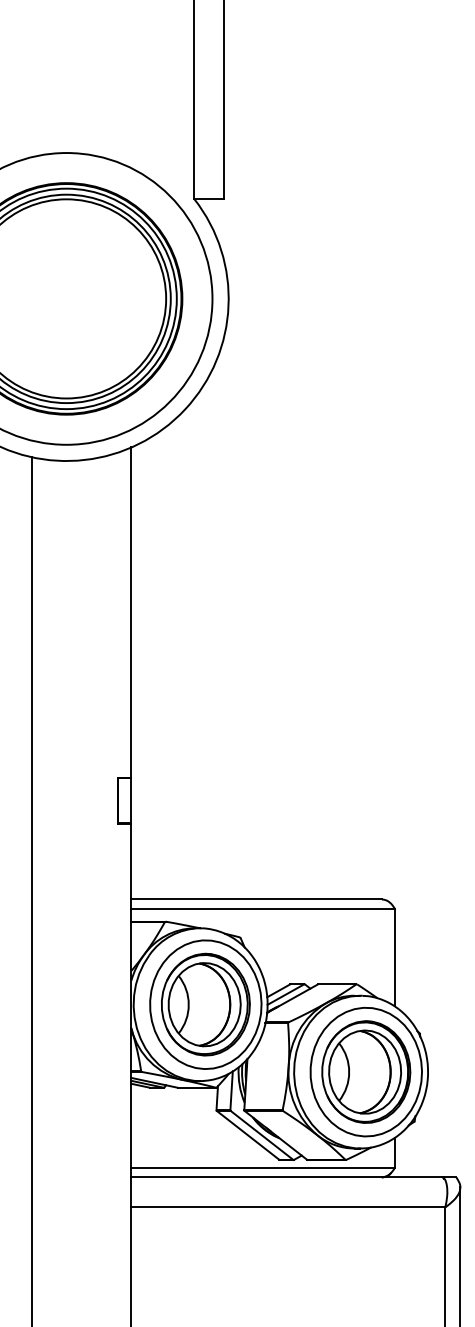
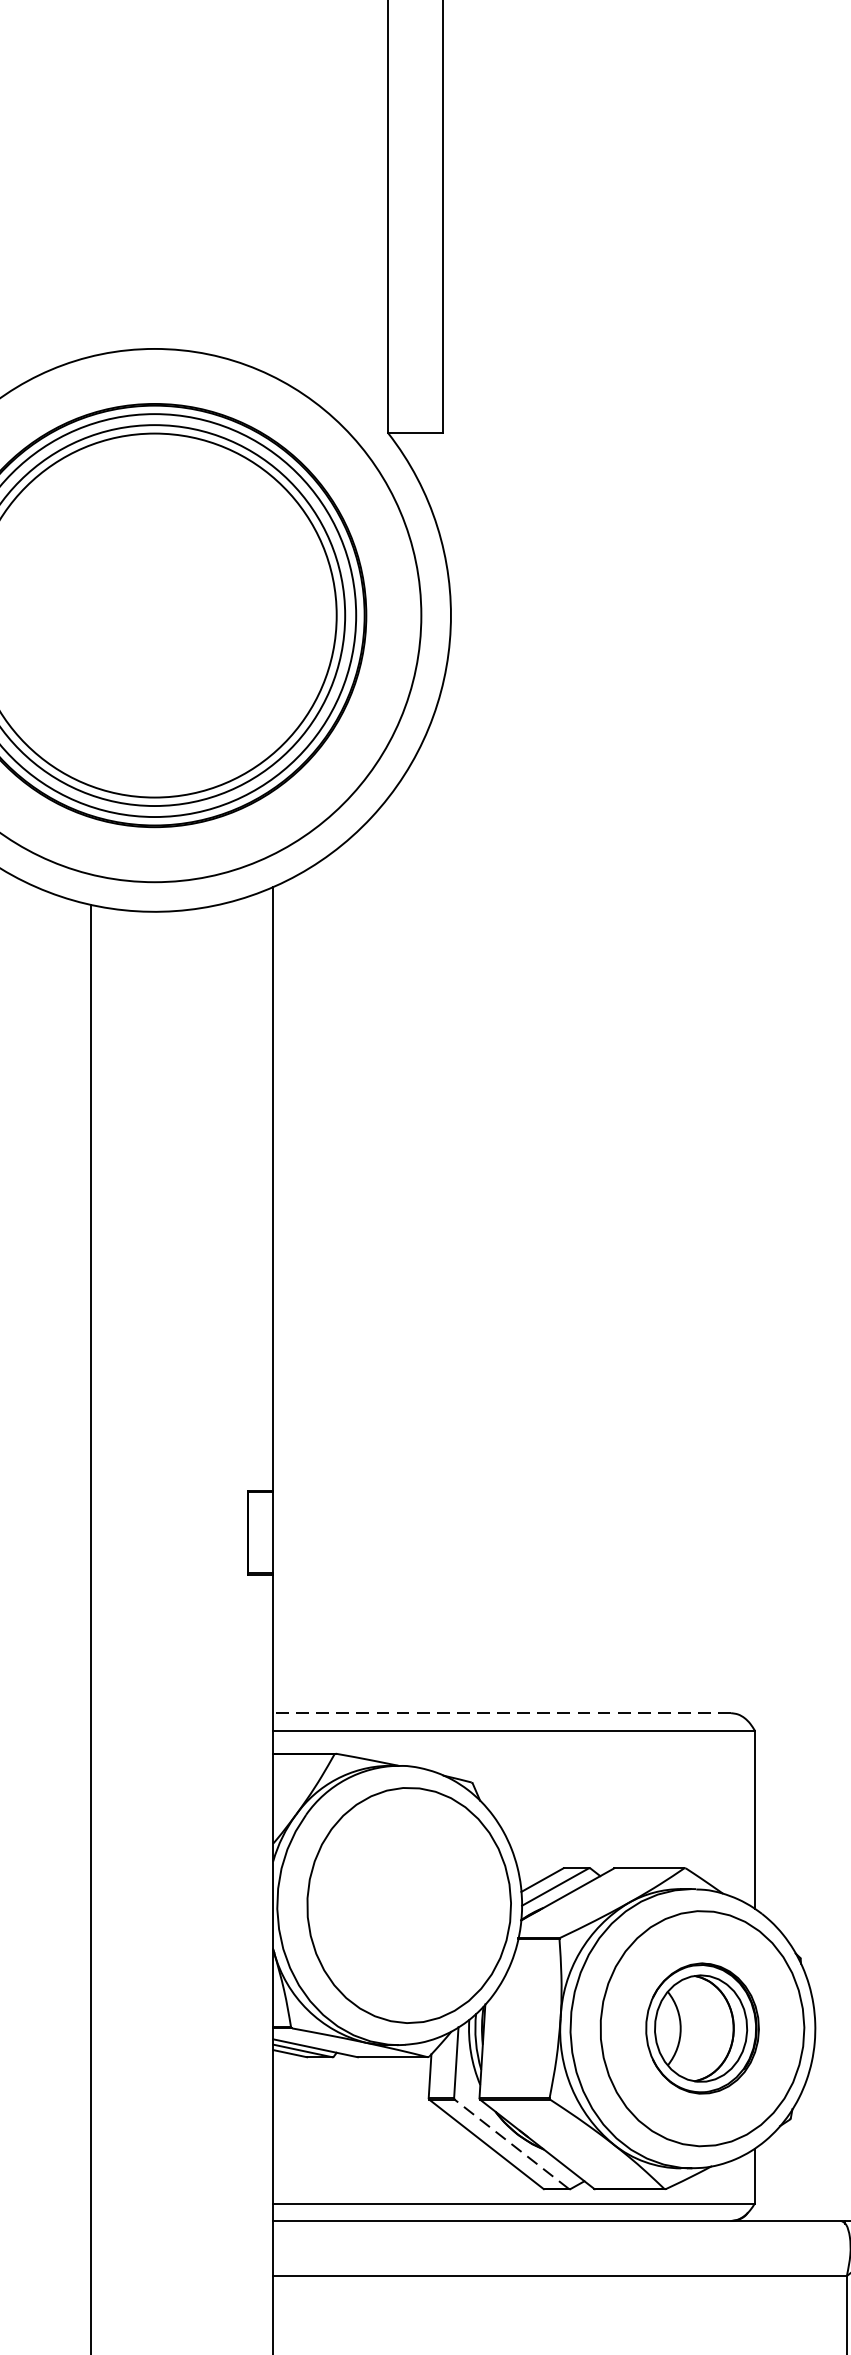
line: (256, 899) -> (501, 1713), solid -> dashed
part: (205, 1004) -> (408, 1905), removed
part: (366, 1071) -> (702, 2027), size x0.7
line: (262, 1135) -> (512, 2144), solid -> dashed

